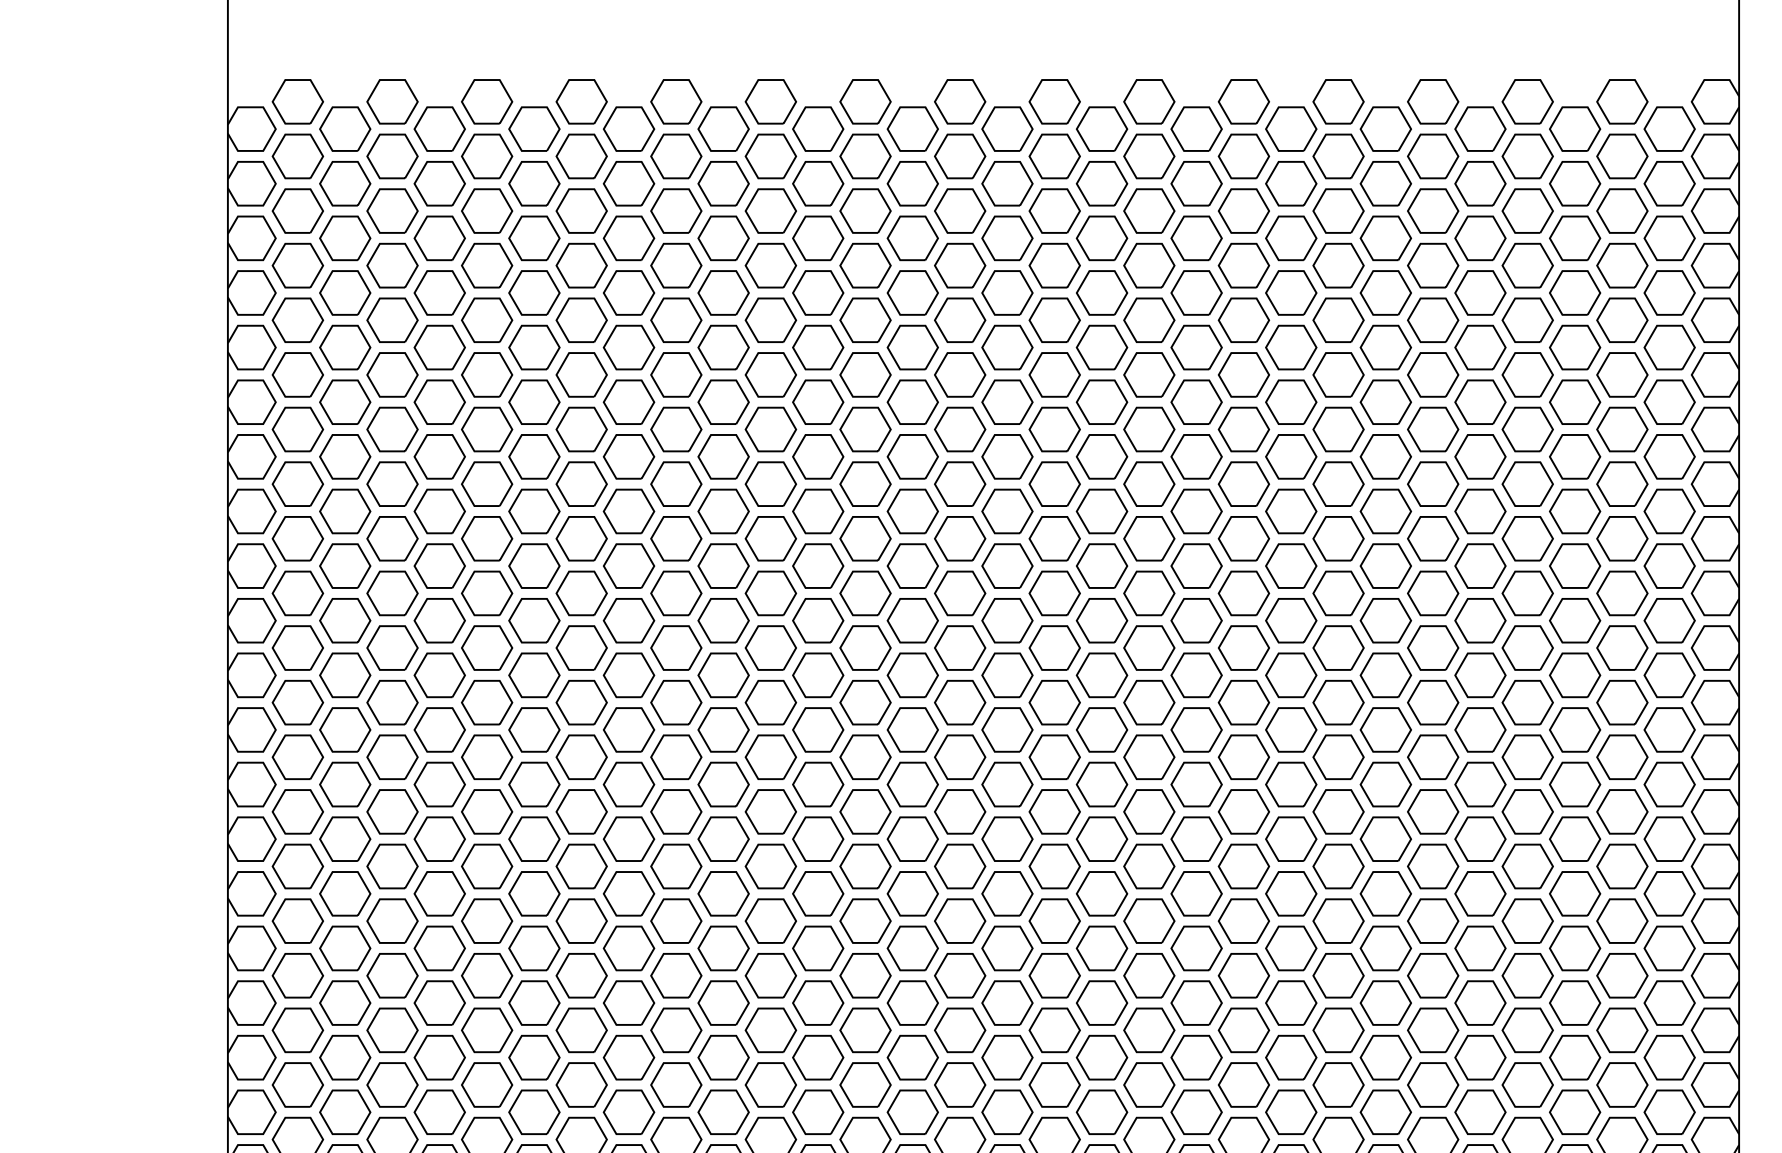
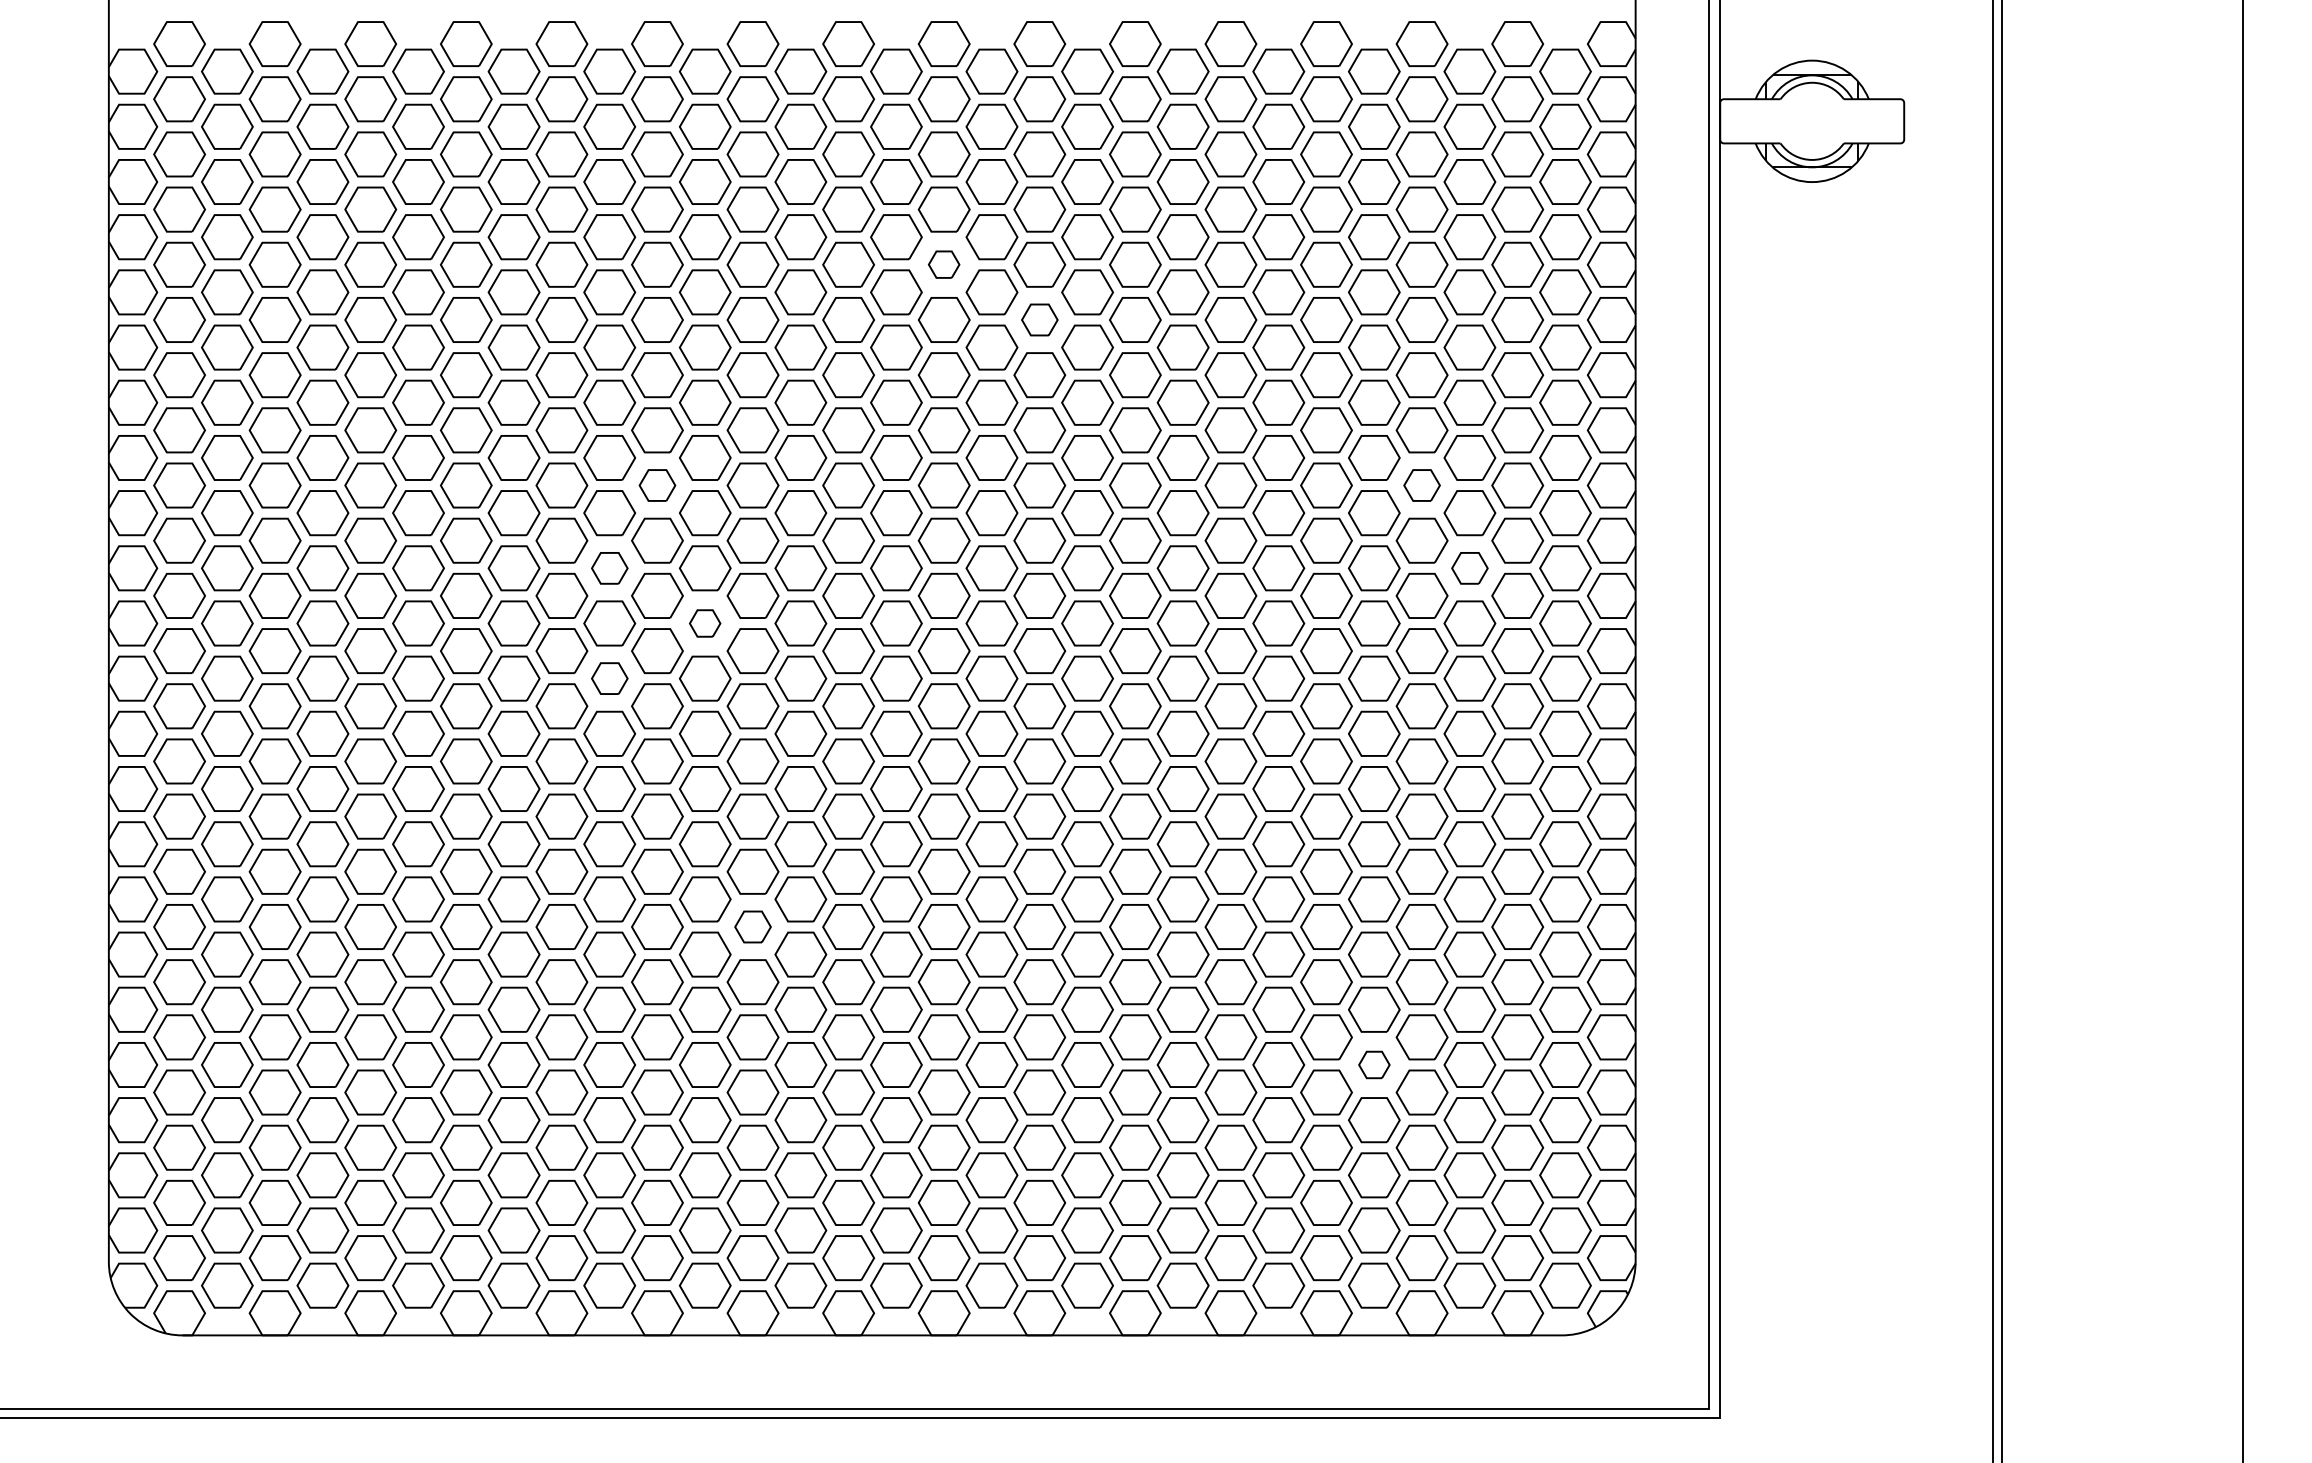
part: (1054, 320) -> (943, 264), size x0.6
part: (1149, 374) -> (1039, 319), size x0.7
part: (770, 538) -> (657, 485), size x0.7
part: (1527, 538) -> (1421, 485), size x0.7
part: (723, 620) -> (609, 568), size x0.7
part: (1574, 620) -> (1469, 568), size x0.7
part: (817, 675) -> (704, 623), size x0.6
part: (723, 729) -> (609, 678), size x0.7
part: (864, 975) -> (752, 926), size x0.7
part: (1480, 1111) -> (1374, 1064), size x0.6

